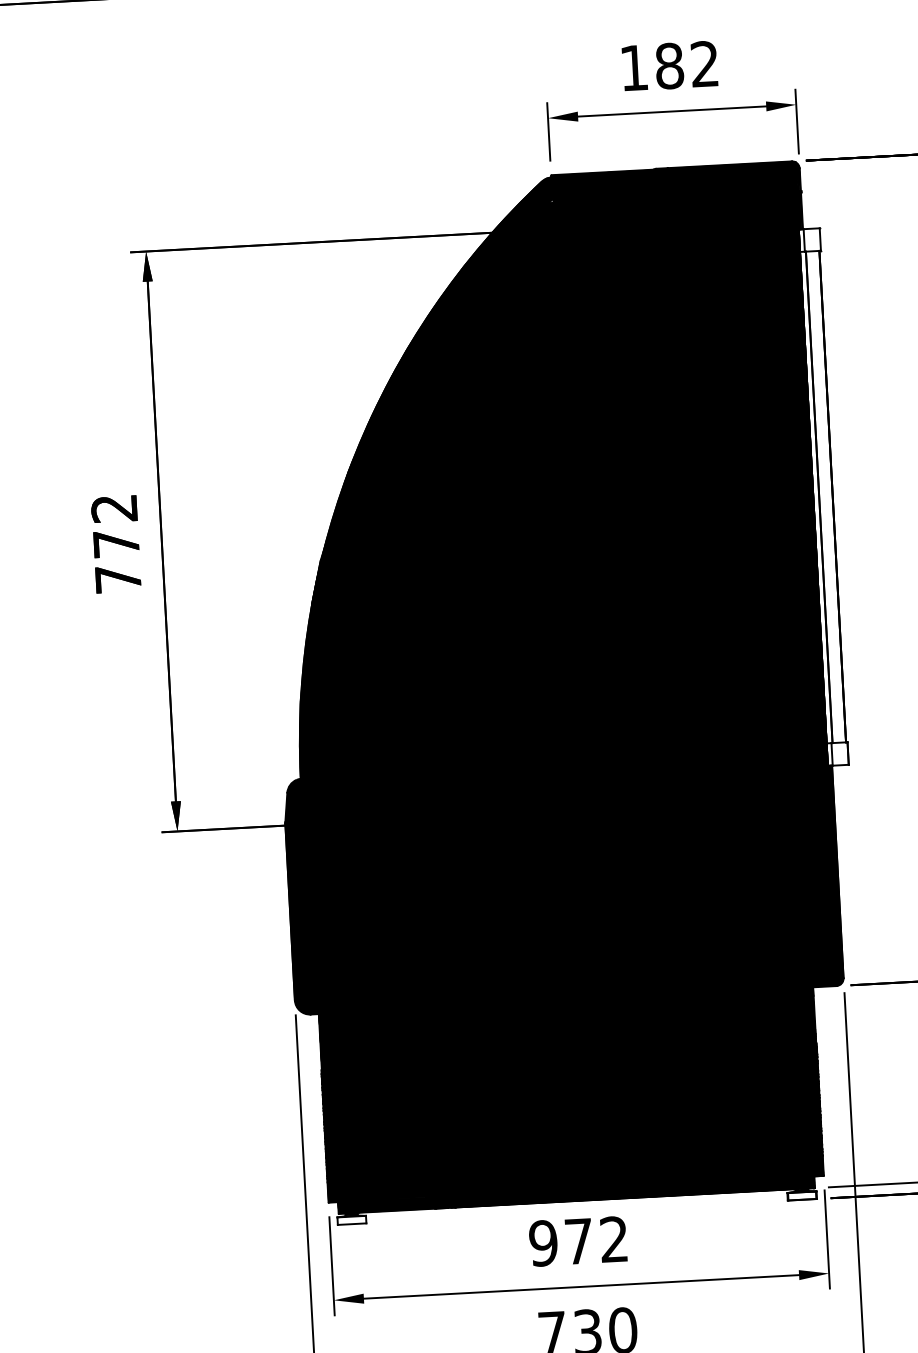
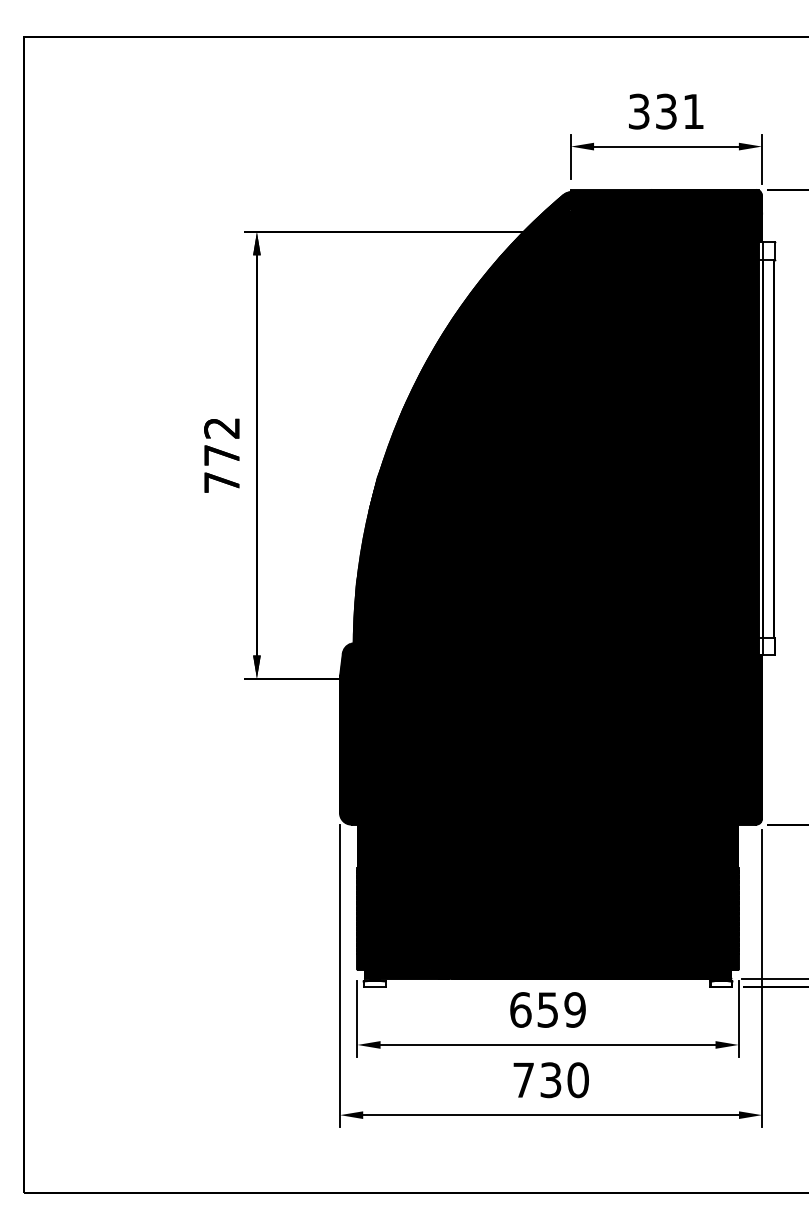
text: (669, 65) -> (666, 111), 182 -> 331
text: (578, 1240) -> (547, 1009), 972 -> 659

